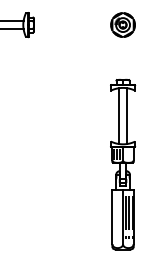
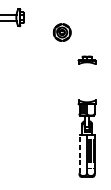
part: (122, 24) -> (61, 32), moved
line: (119, 116) -> (84, 82), removed
line: (127, 116) -> (90, 82), removed
line: (112, 216) -> (79, 153), solid -> dashed

